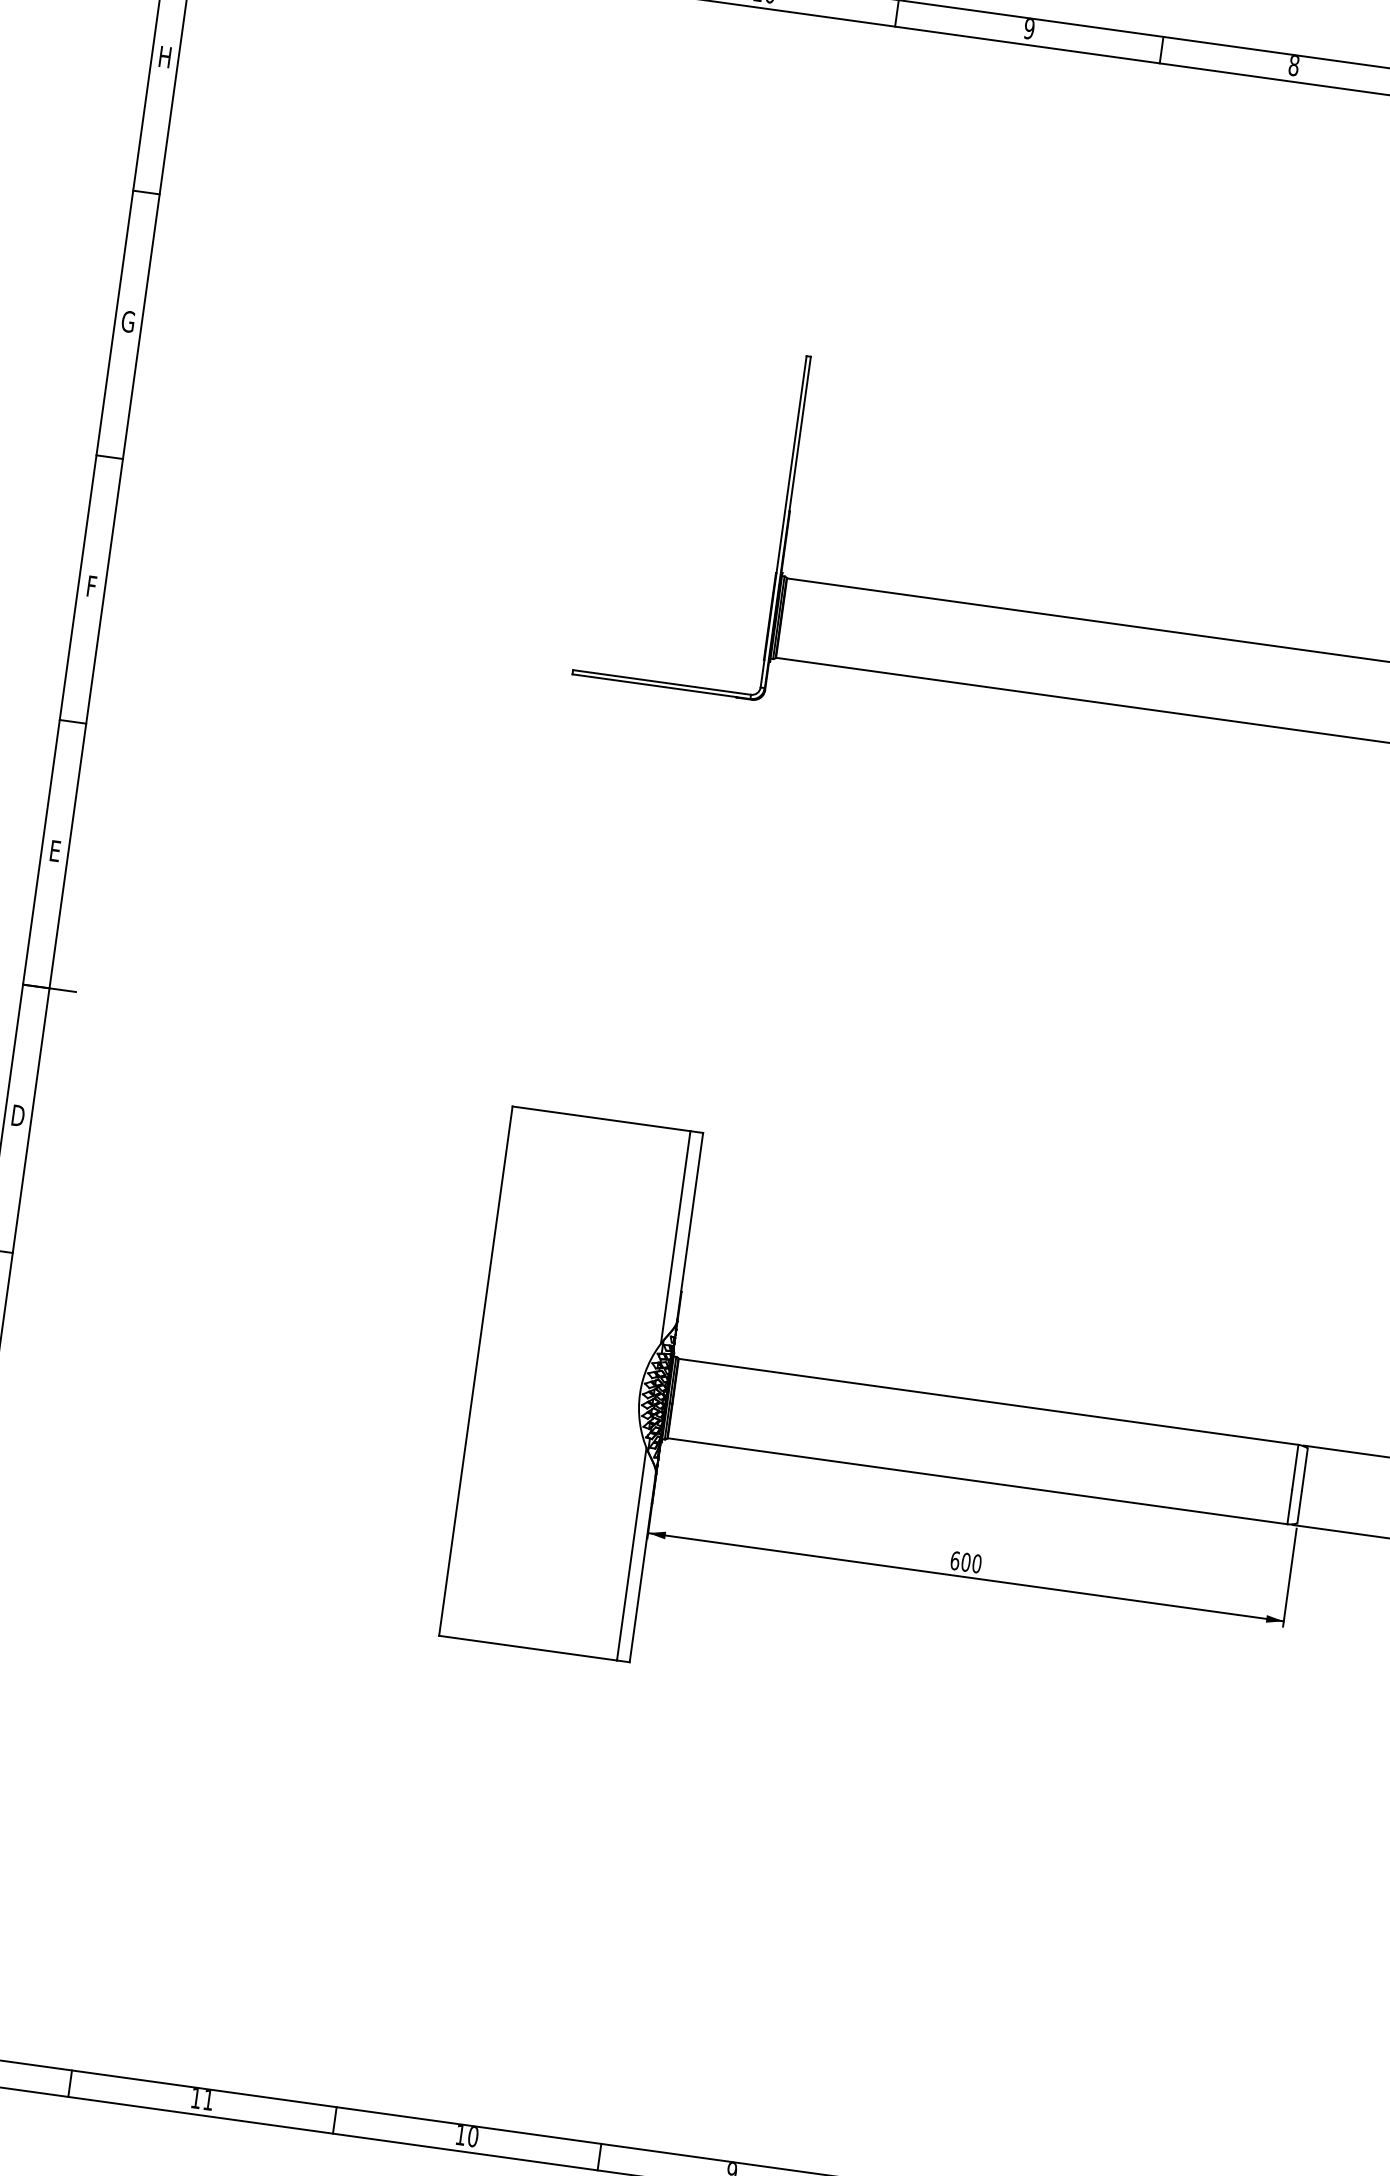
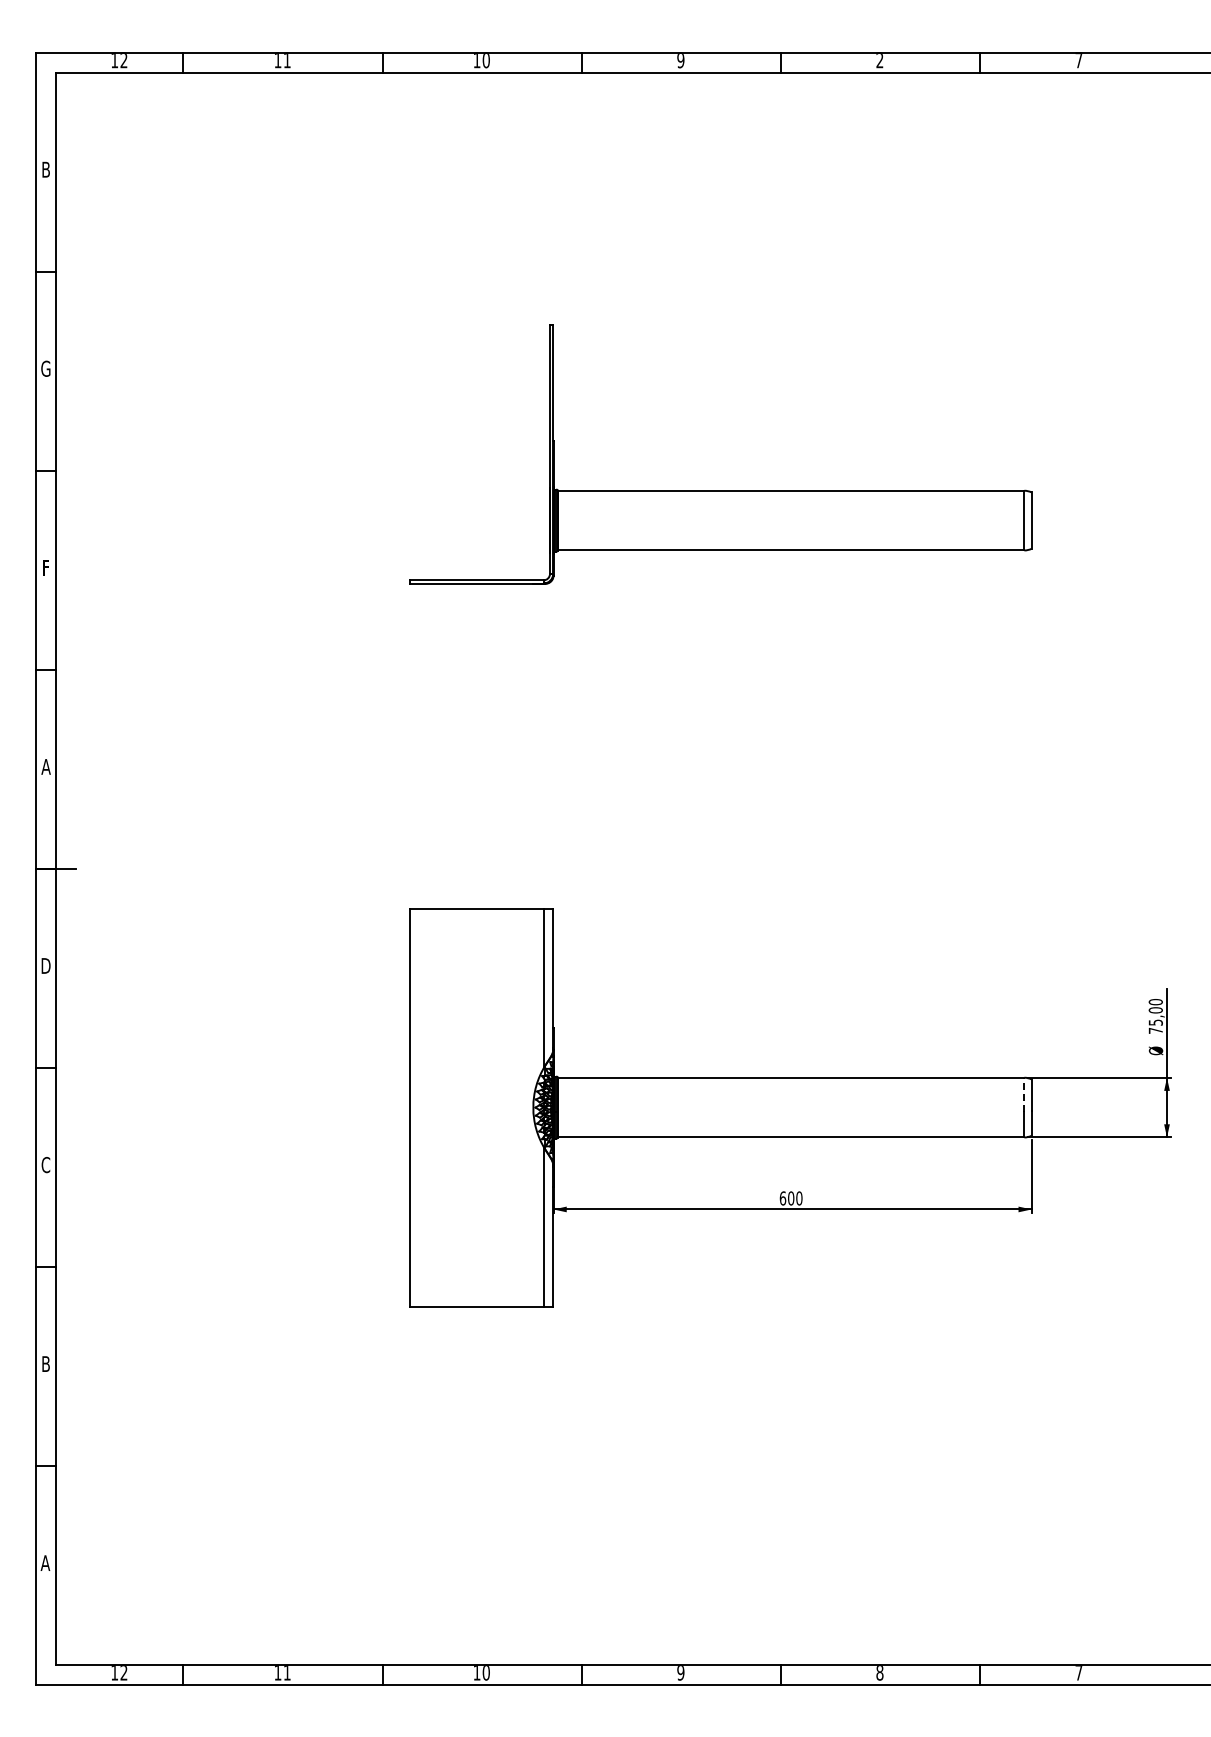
text: (164, 56) -> (45, 169), H -> B
text: (1293, 66) -> (879, 61), 8 -> 2
text: (54, 850) -> (45, 766), E -> A
line: (1295, 1467) -> (1024, 1094), solid -> dashed

